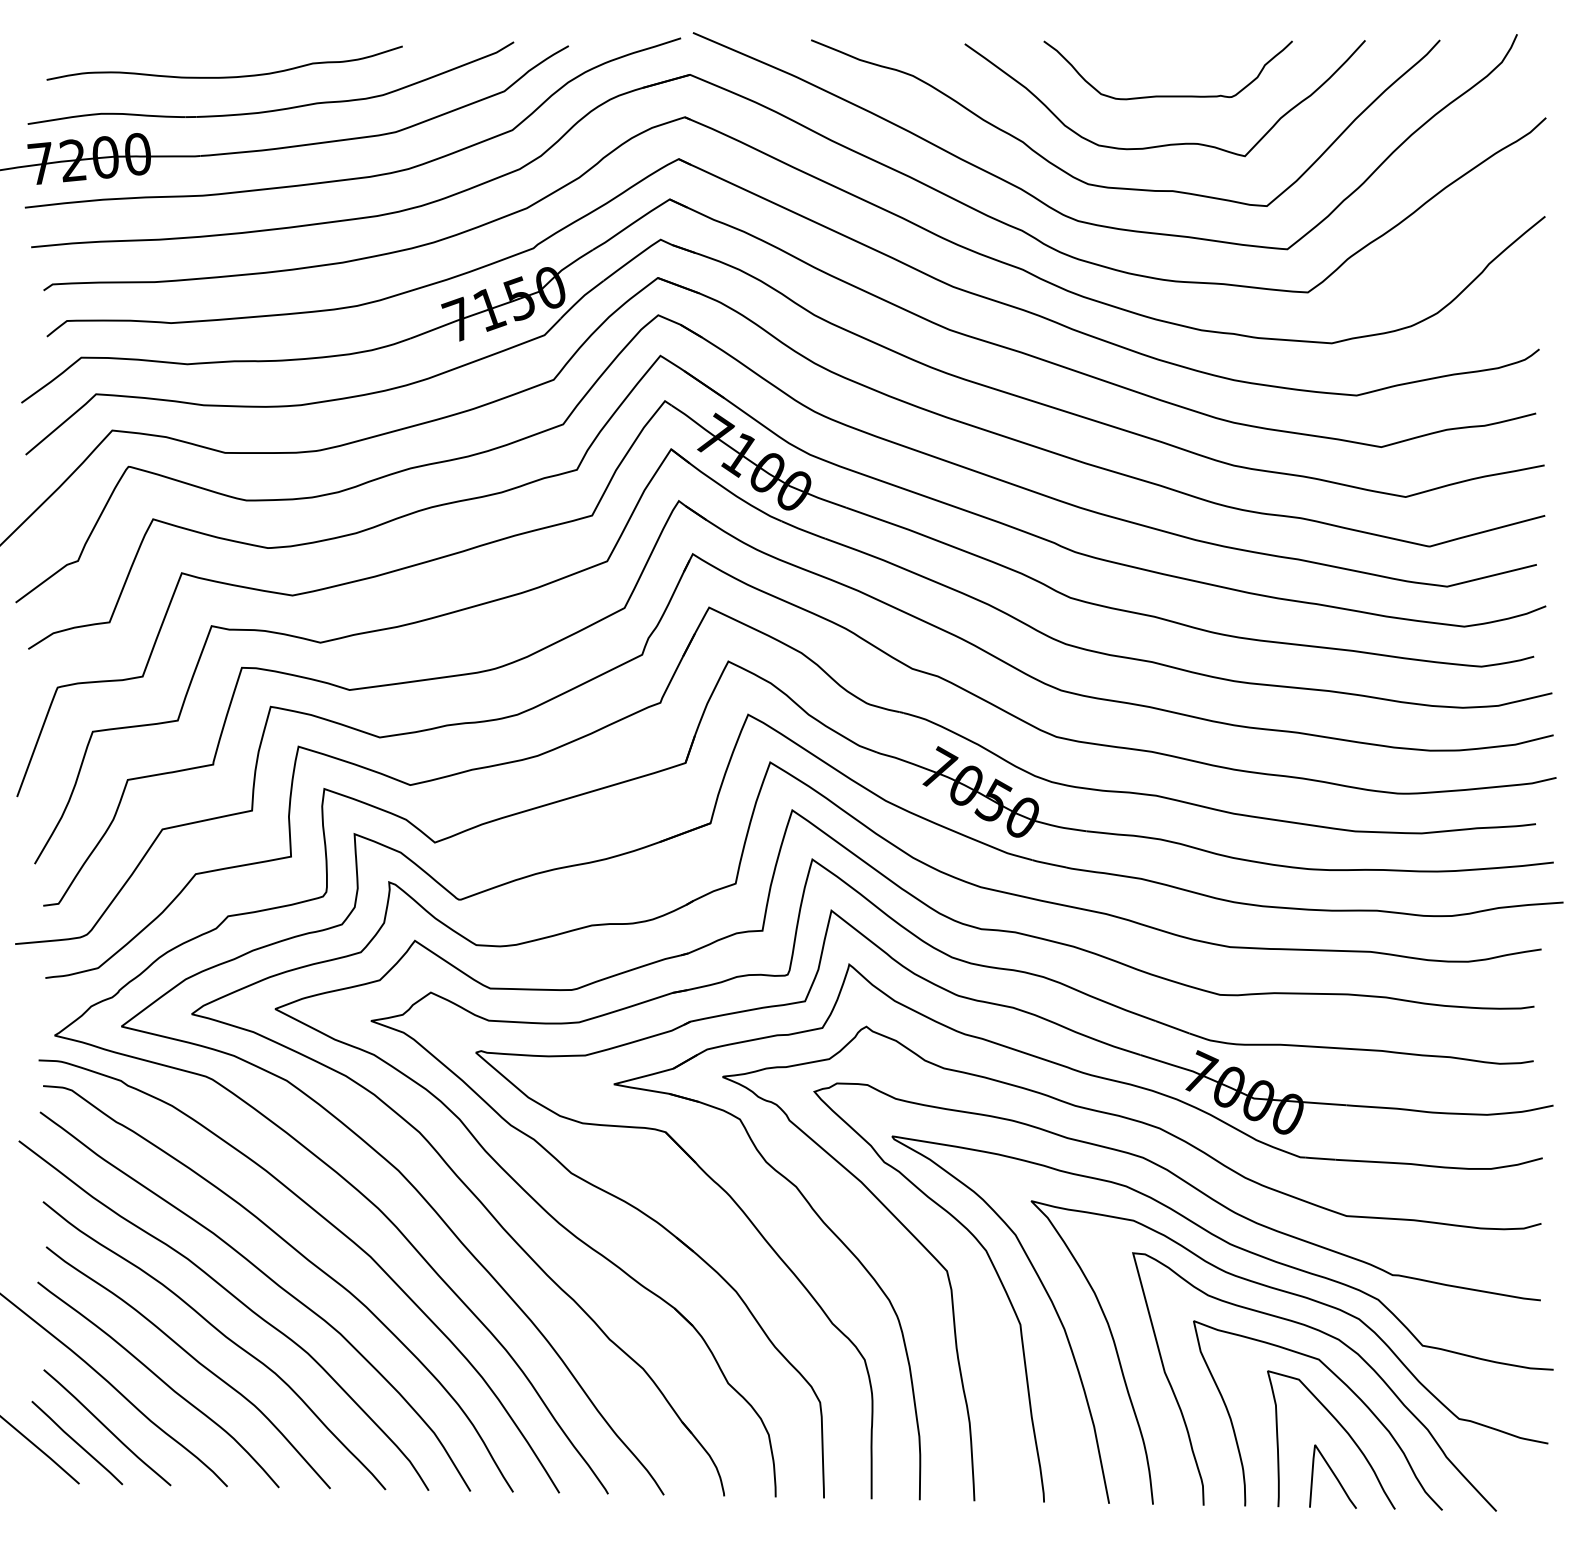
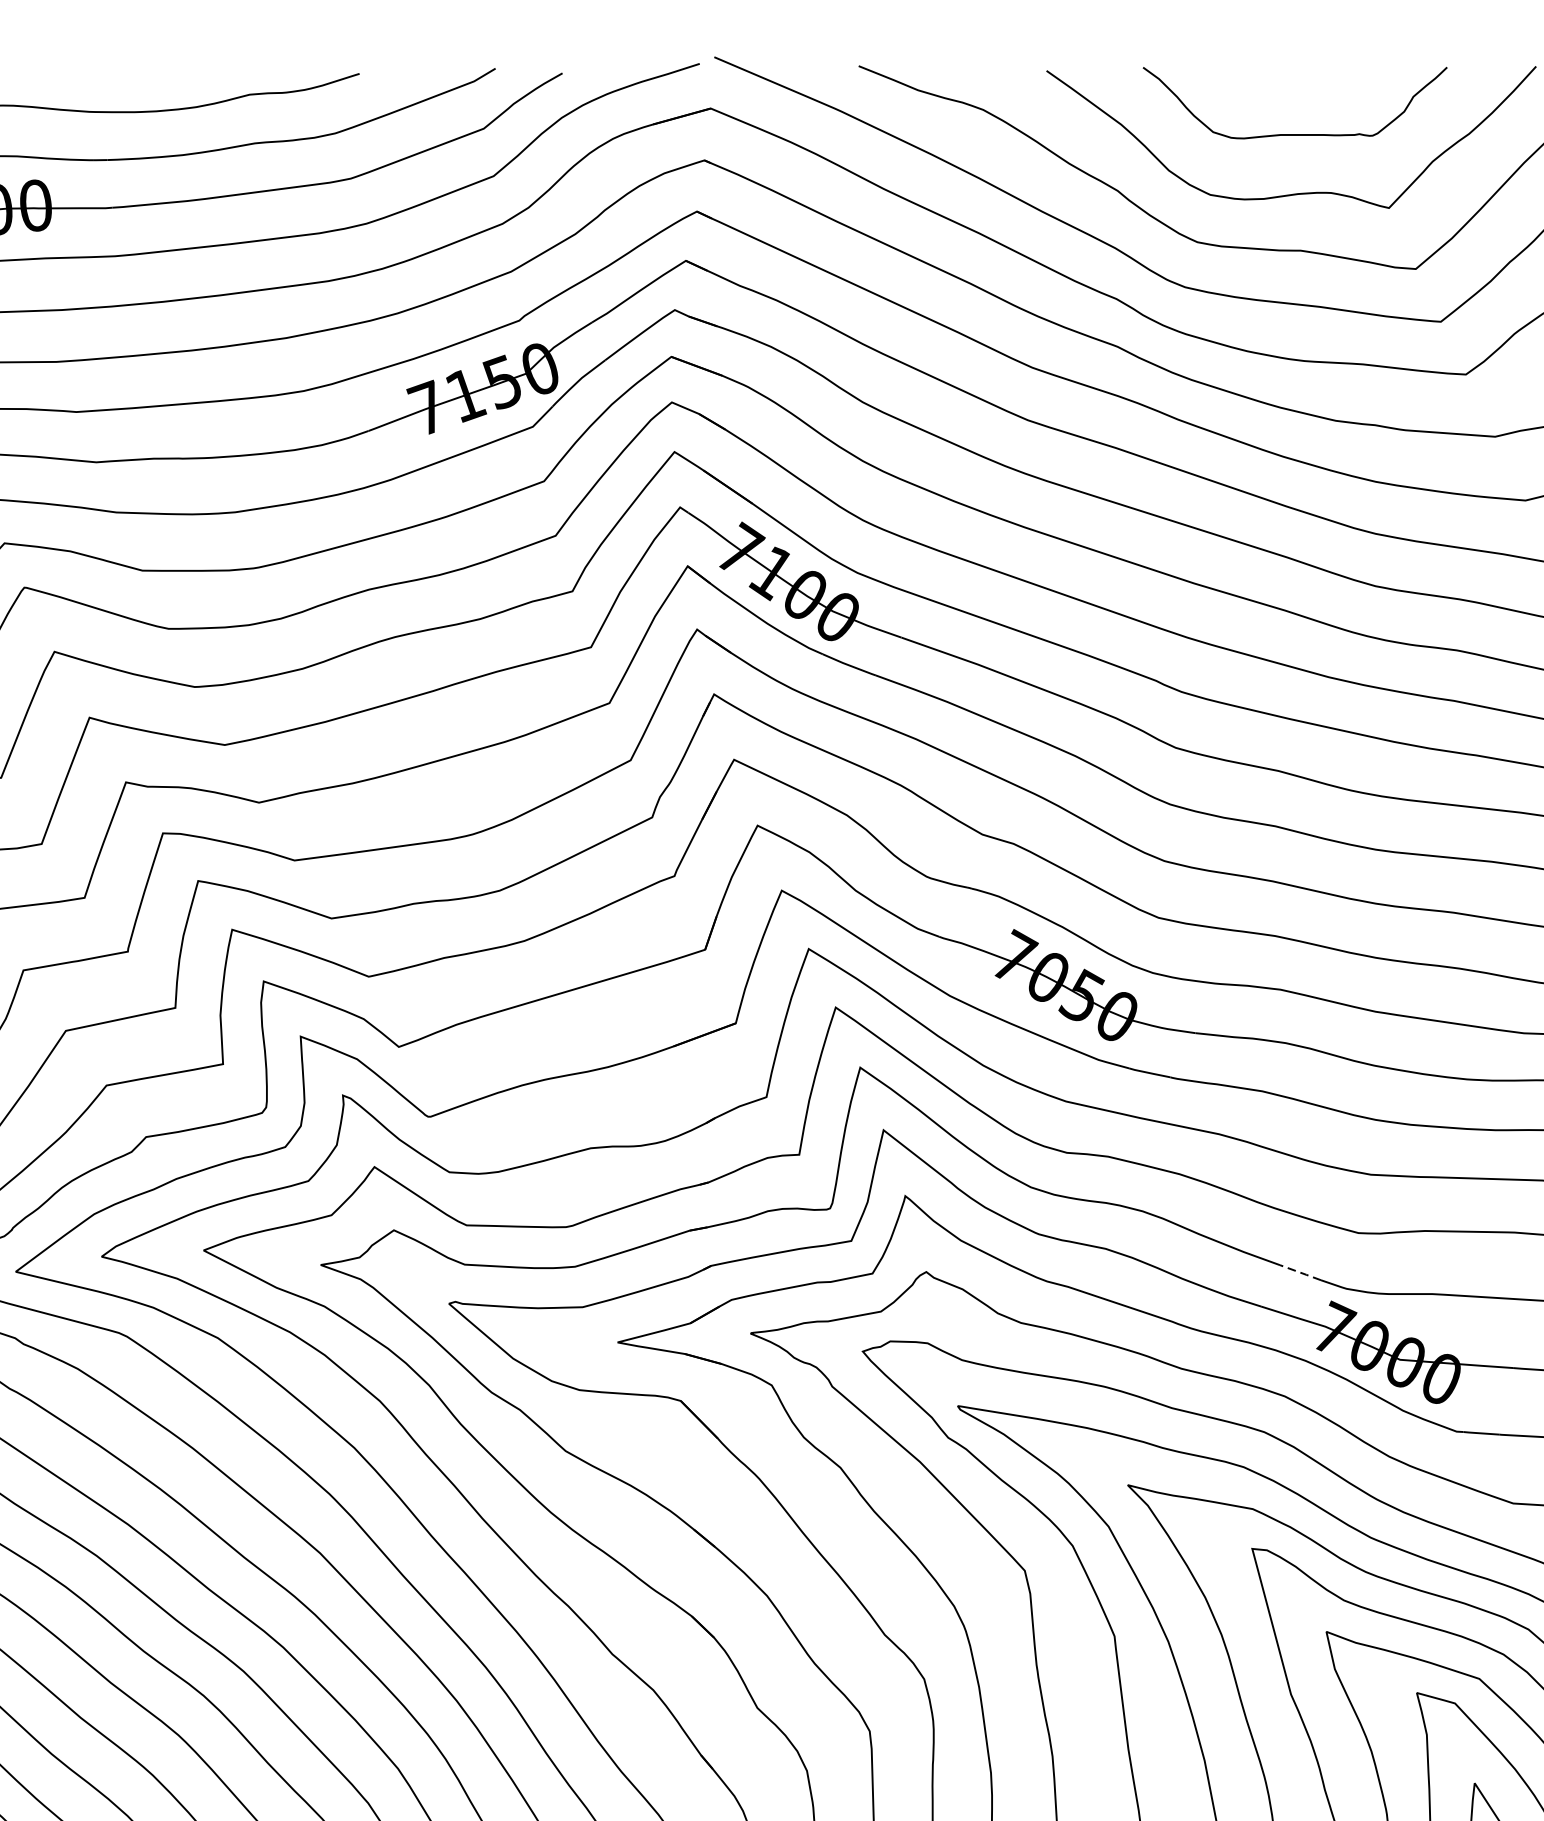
line: (1172, 1027) -> (1300, 1272), solid -> dashed

